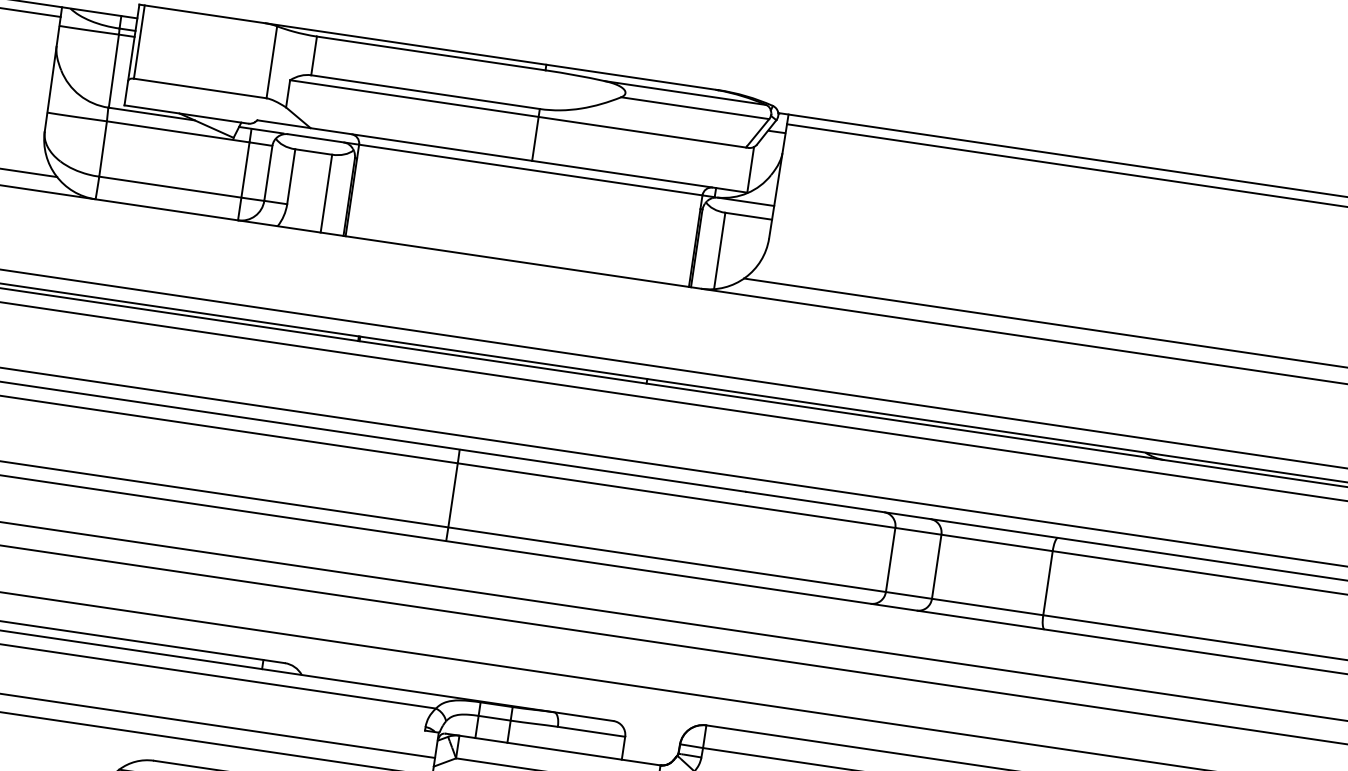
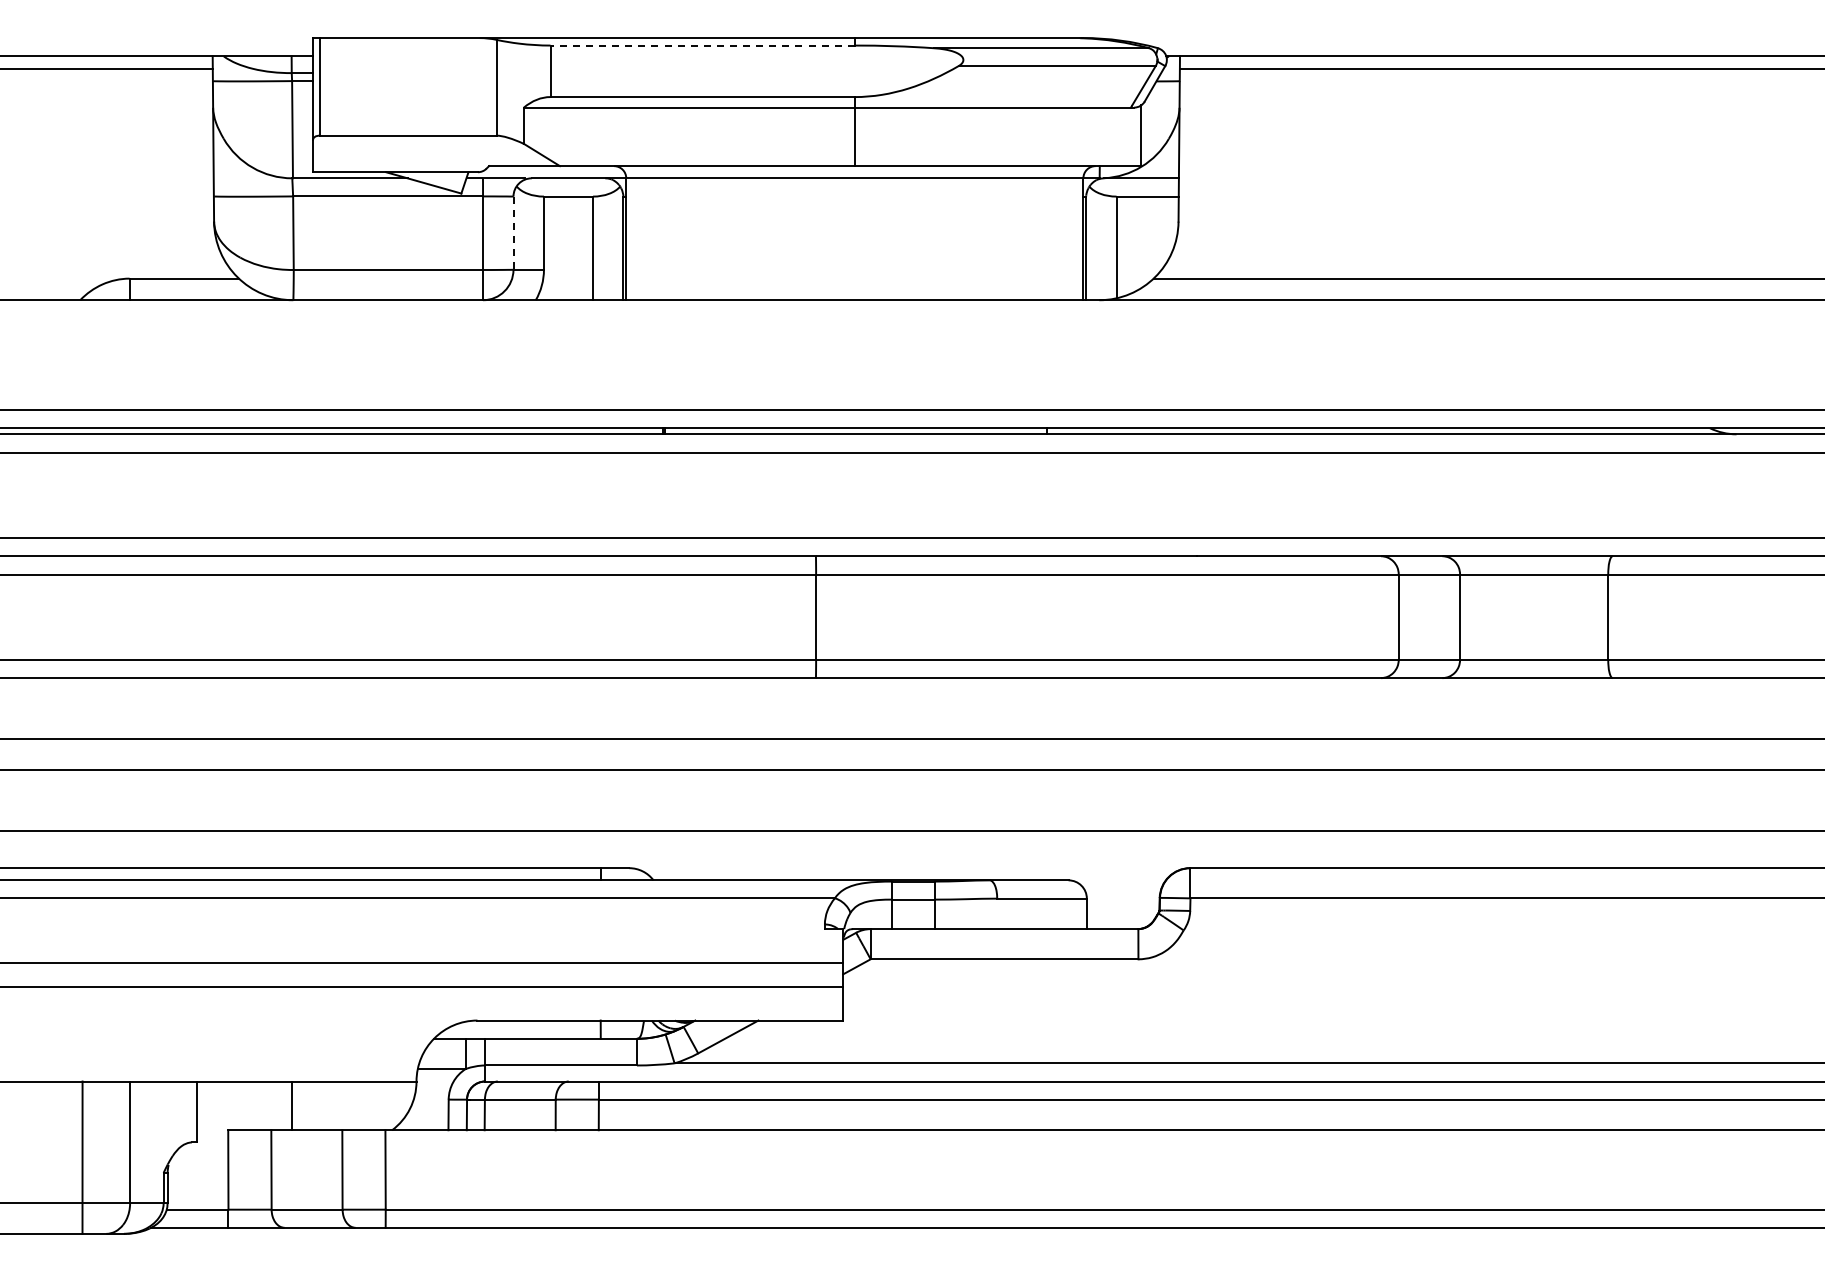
line: (431, 53) -> (702, 45), solid -> dashed
line: (268, 173) -> (513, 233), solid -> dashed

